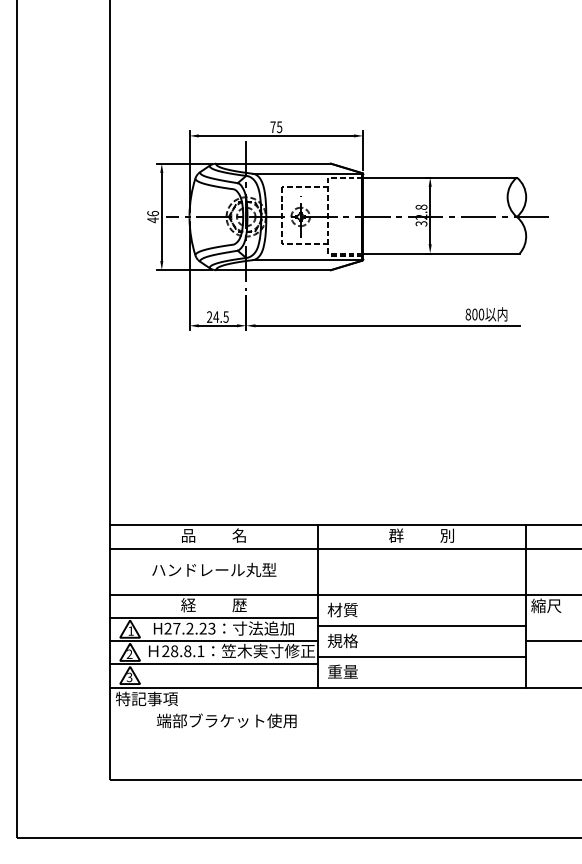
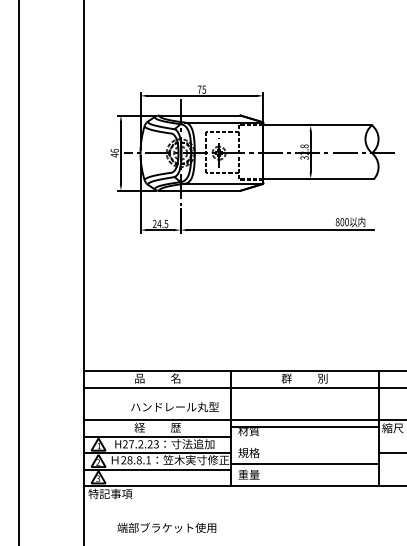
text: (214, 569) -> (175, 406), moved
line: (421, 625) -> (304, 427), moved
text: (226, 720) -> (166, 527), moved

